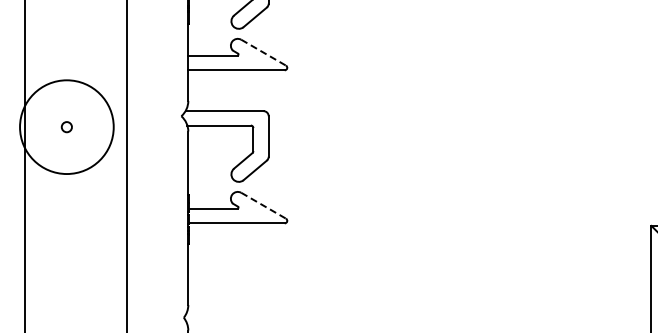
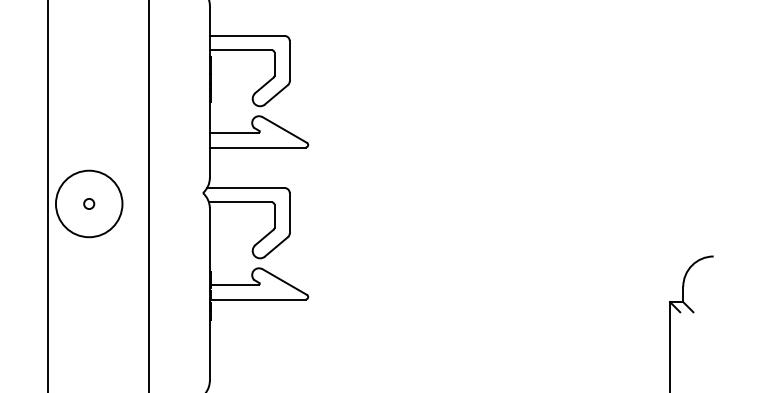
line: (263, 52) -> (284, 129), dashed -> solid
circle: (66, 126) -> (88, 203), size x0.71
line: (263, 206) -> (284, 282), dashed -> solid

